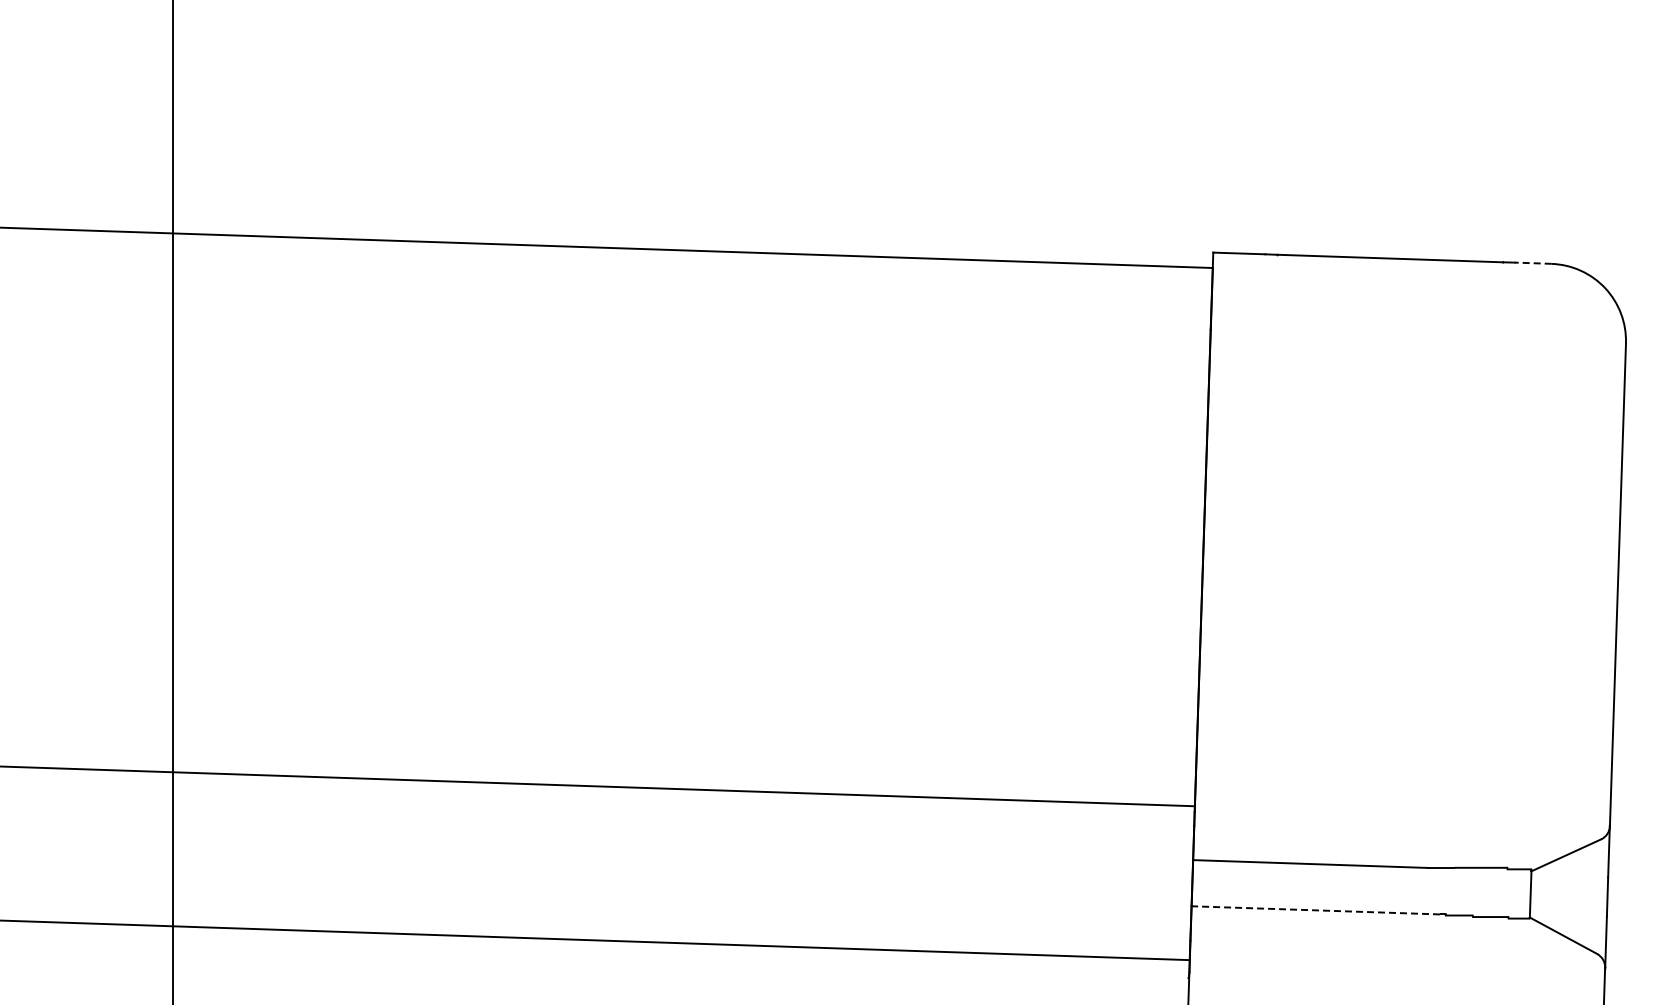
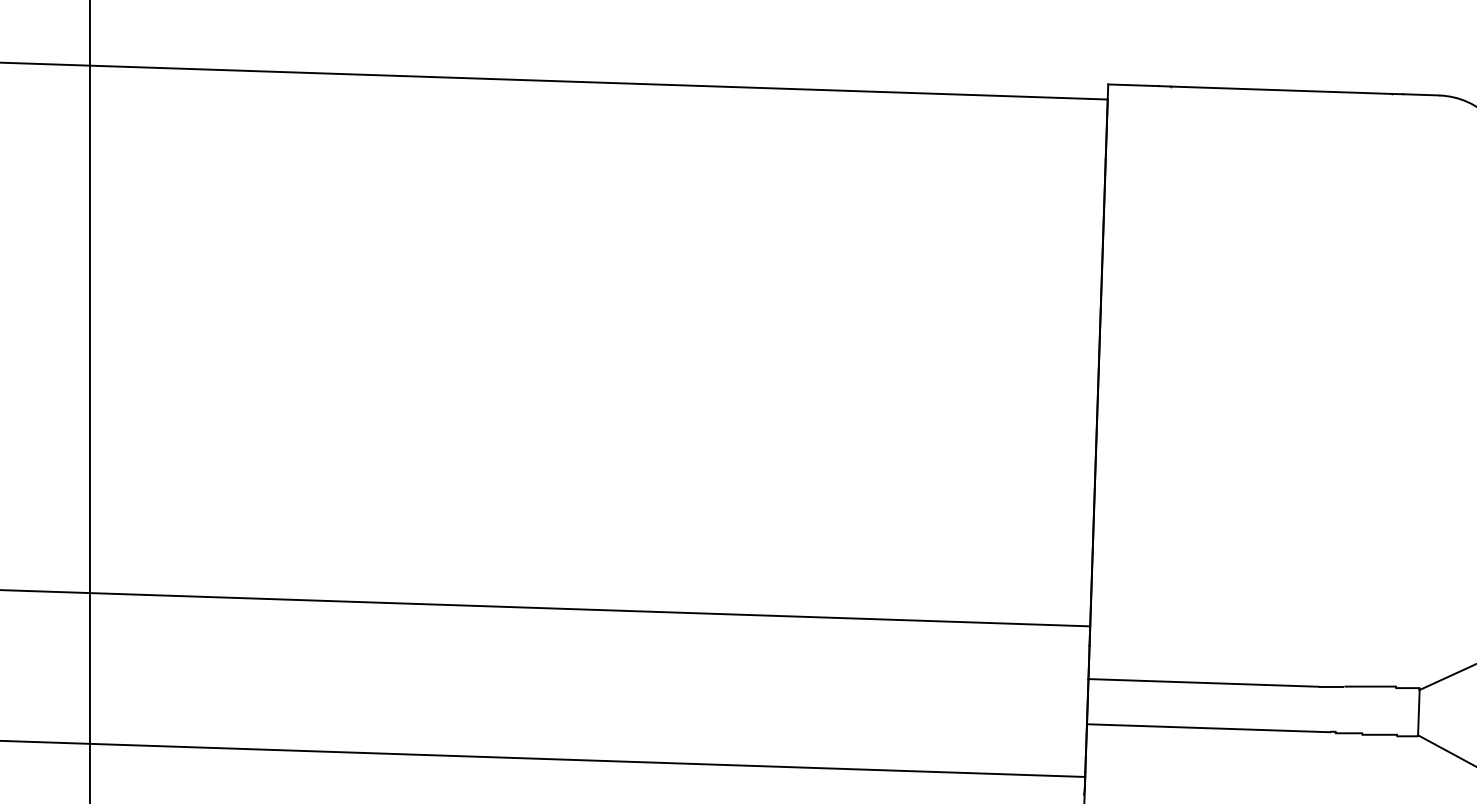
line: (1532, 263) -> (1420, 95), dashed -> solid
line: (1315, 910) -> (1208, 728), dashed -> solid

